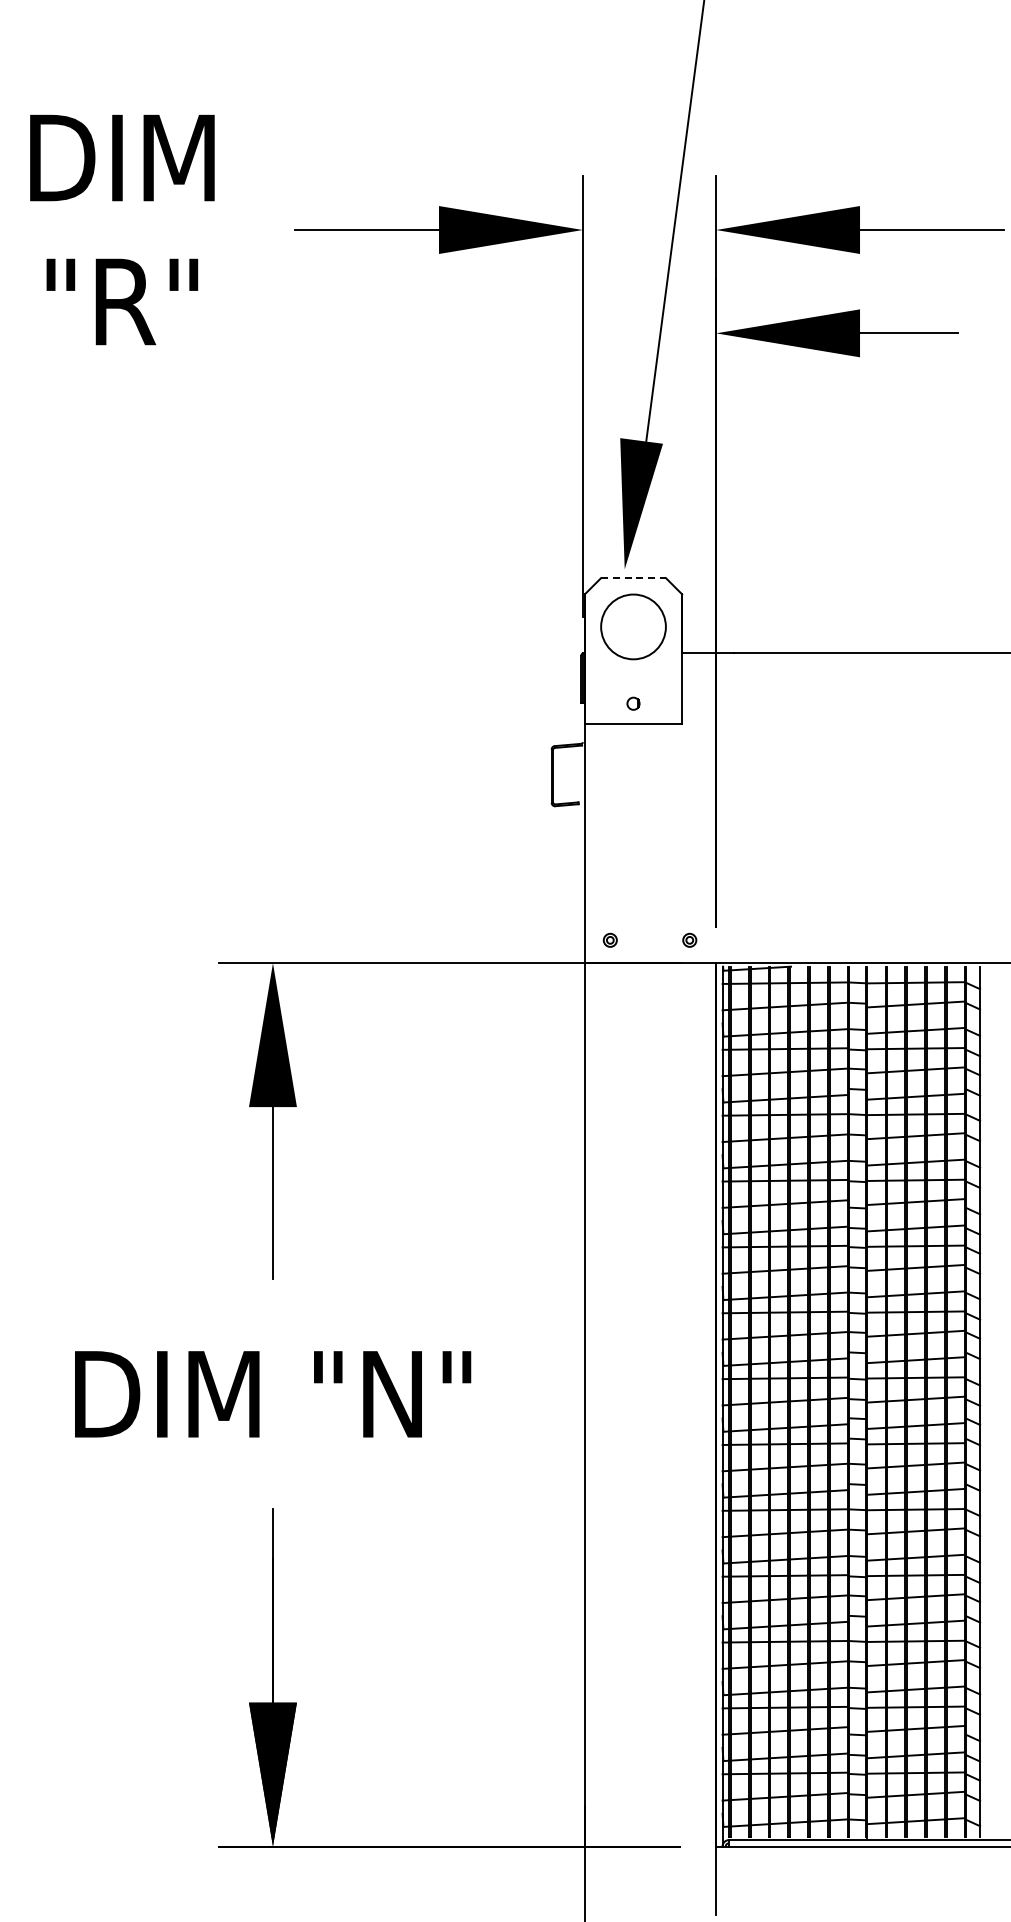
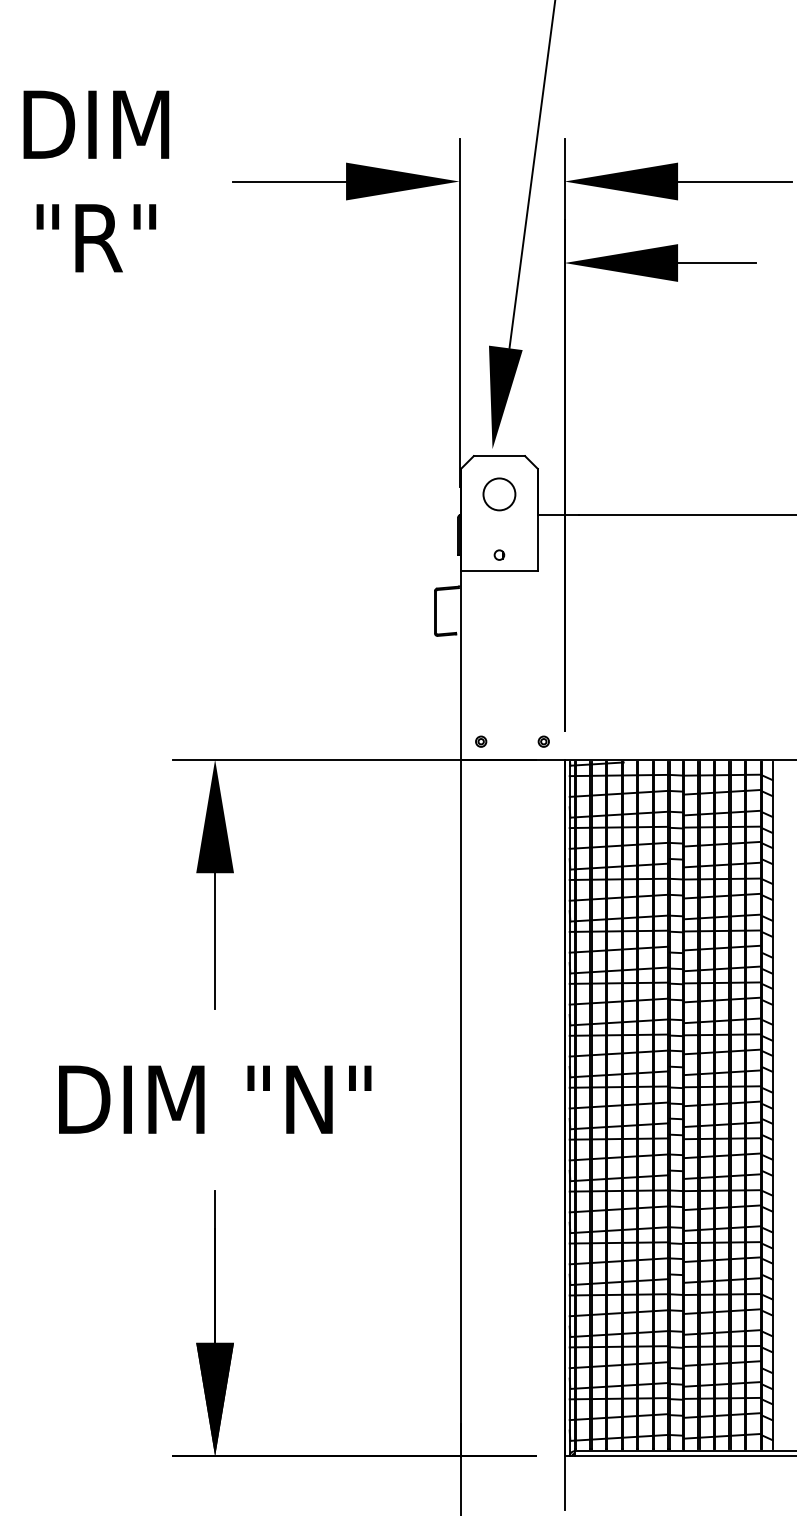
line: (634, 578) -> (500, 456), dashed -> solid
circle: (633, 626) -> (499, 494), size x0.62

